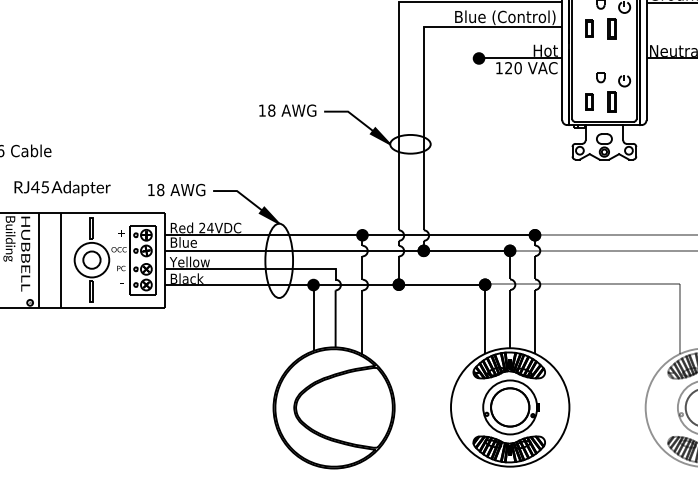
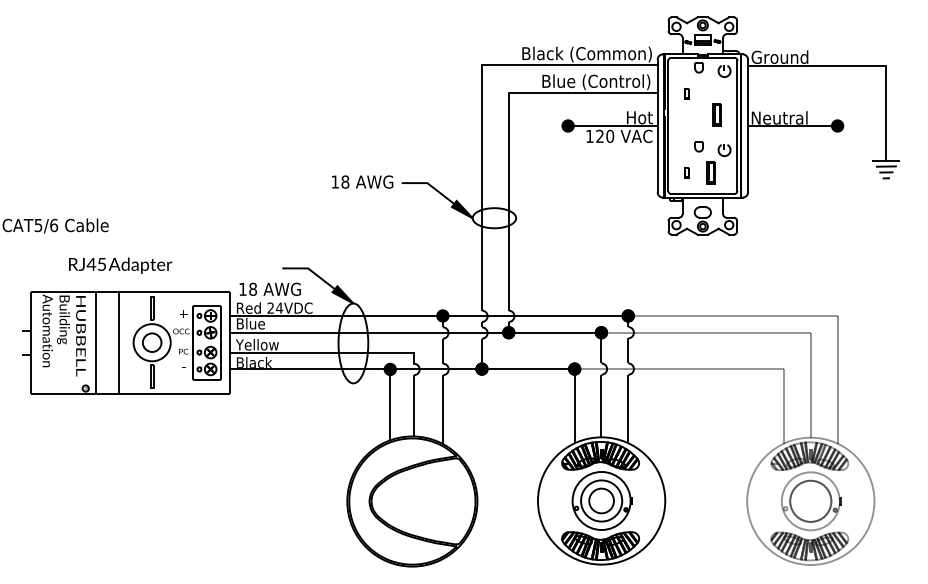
part: (589, 28) -> (686, 93), size x0.6
part: (611, 28) -> (716, 114), moved
part: (589, 101) -> (686, 172), size x0.6
text: (176, 189) -> (269, 288), moved
circle: (510, 406) -> (601, 500), size x0.6

